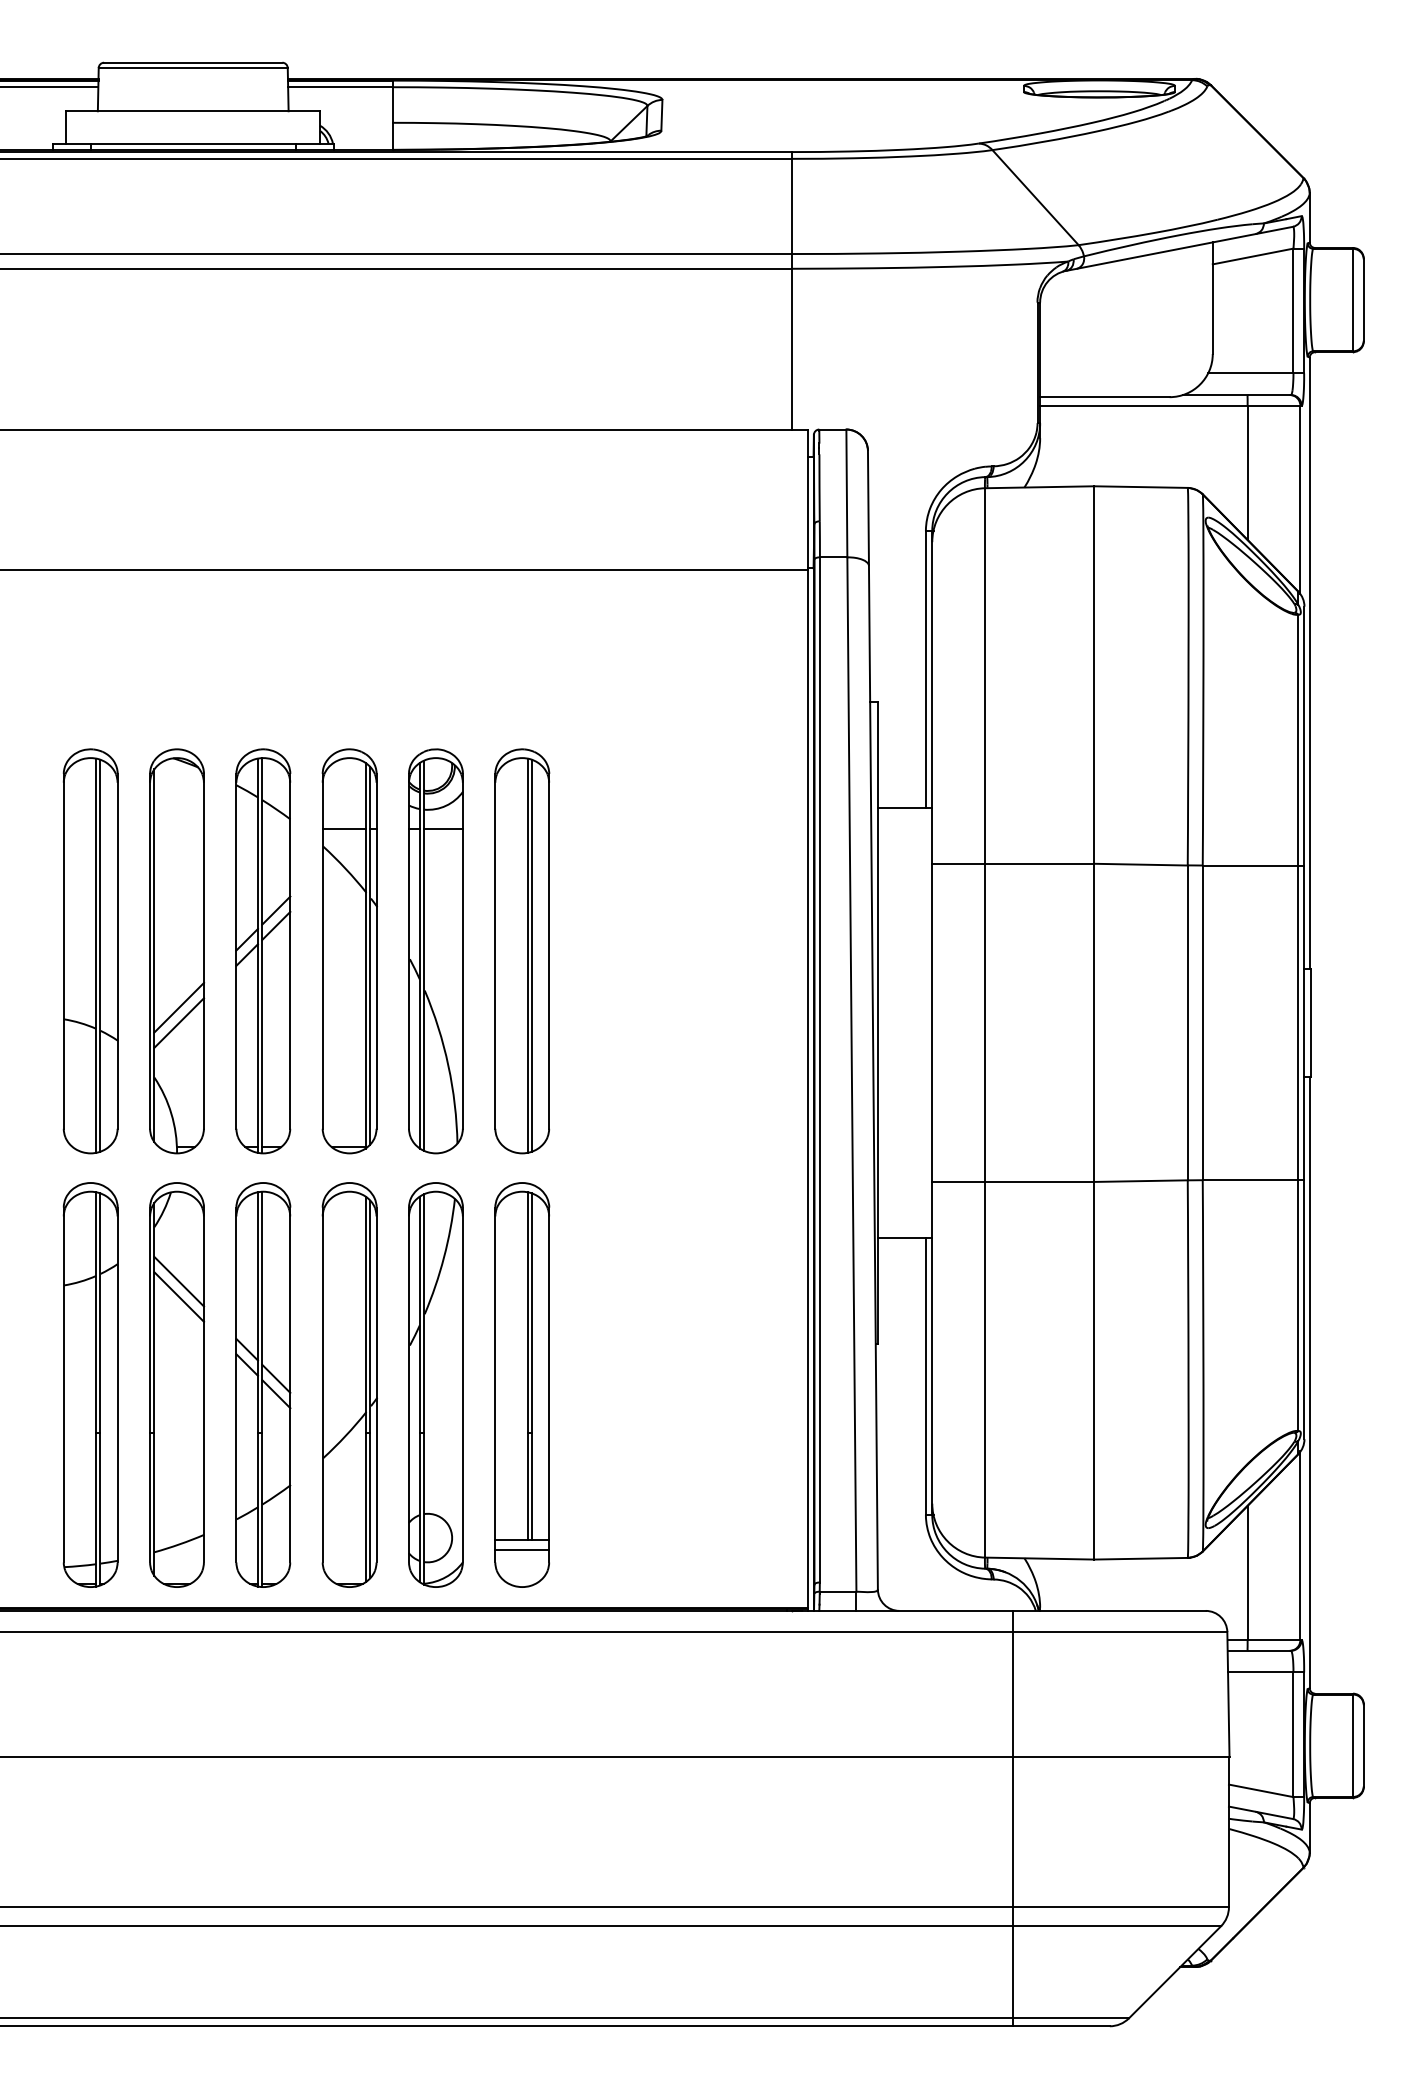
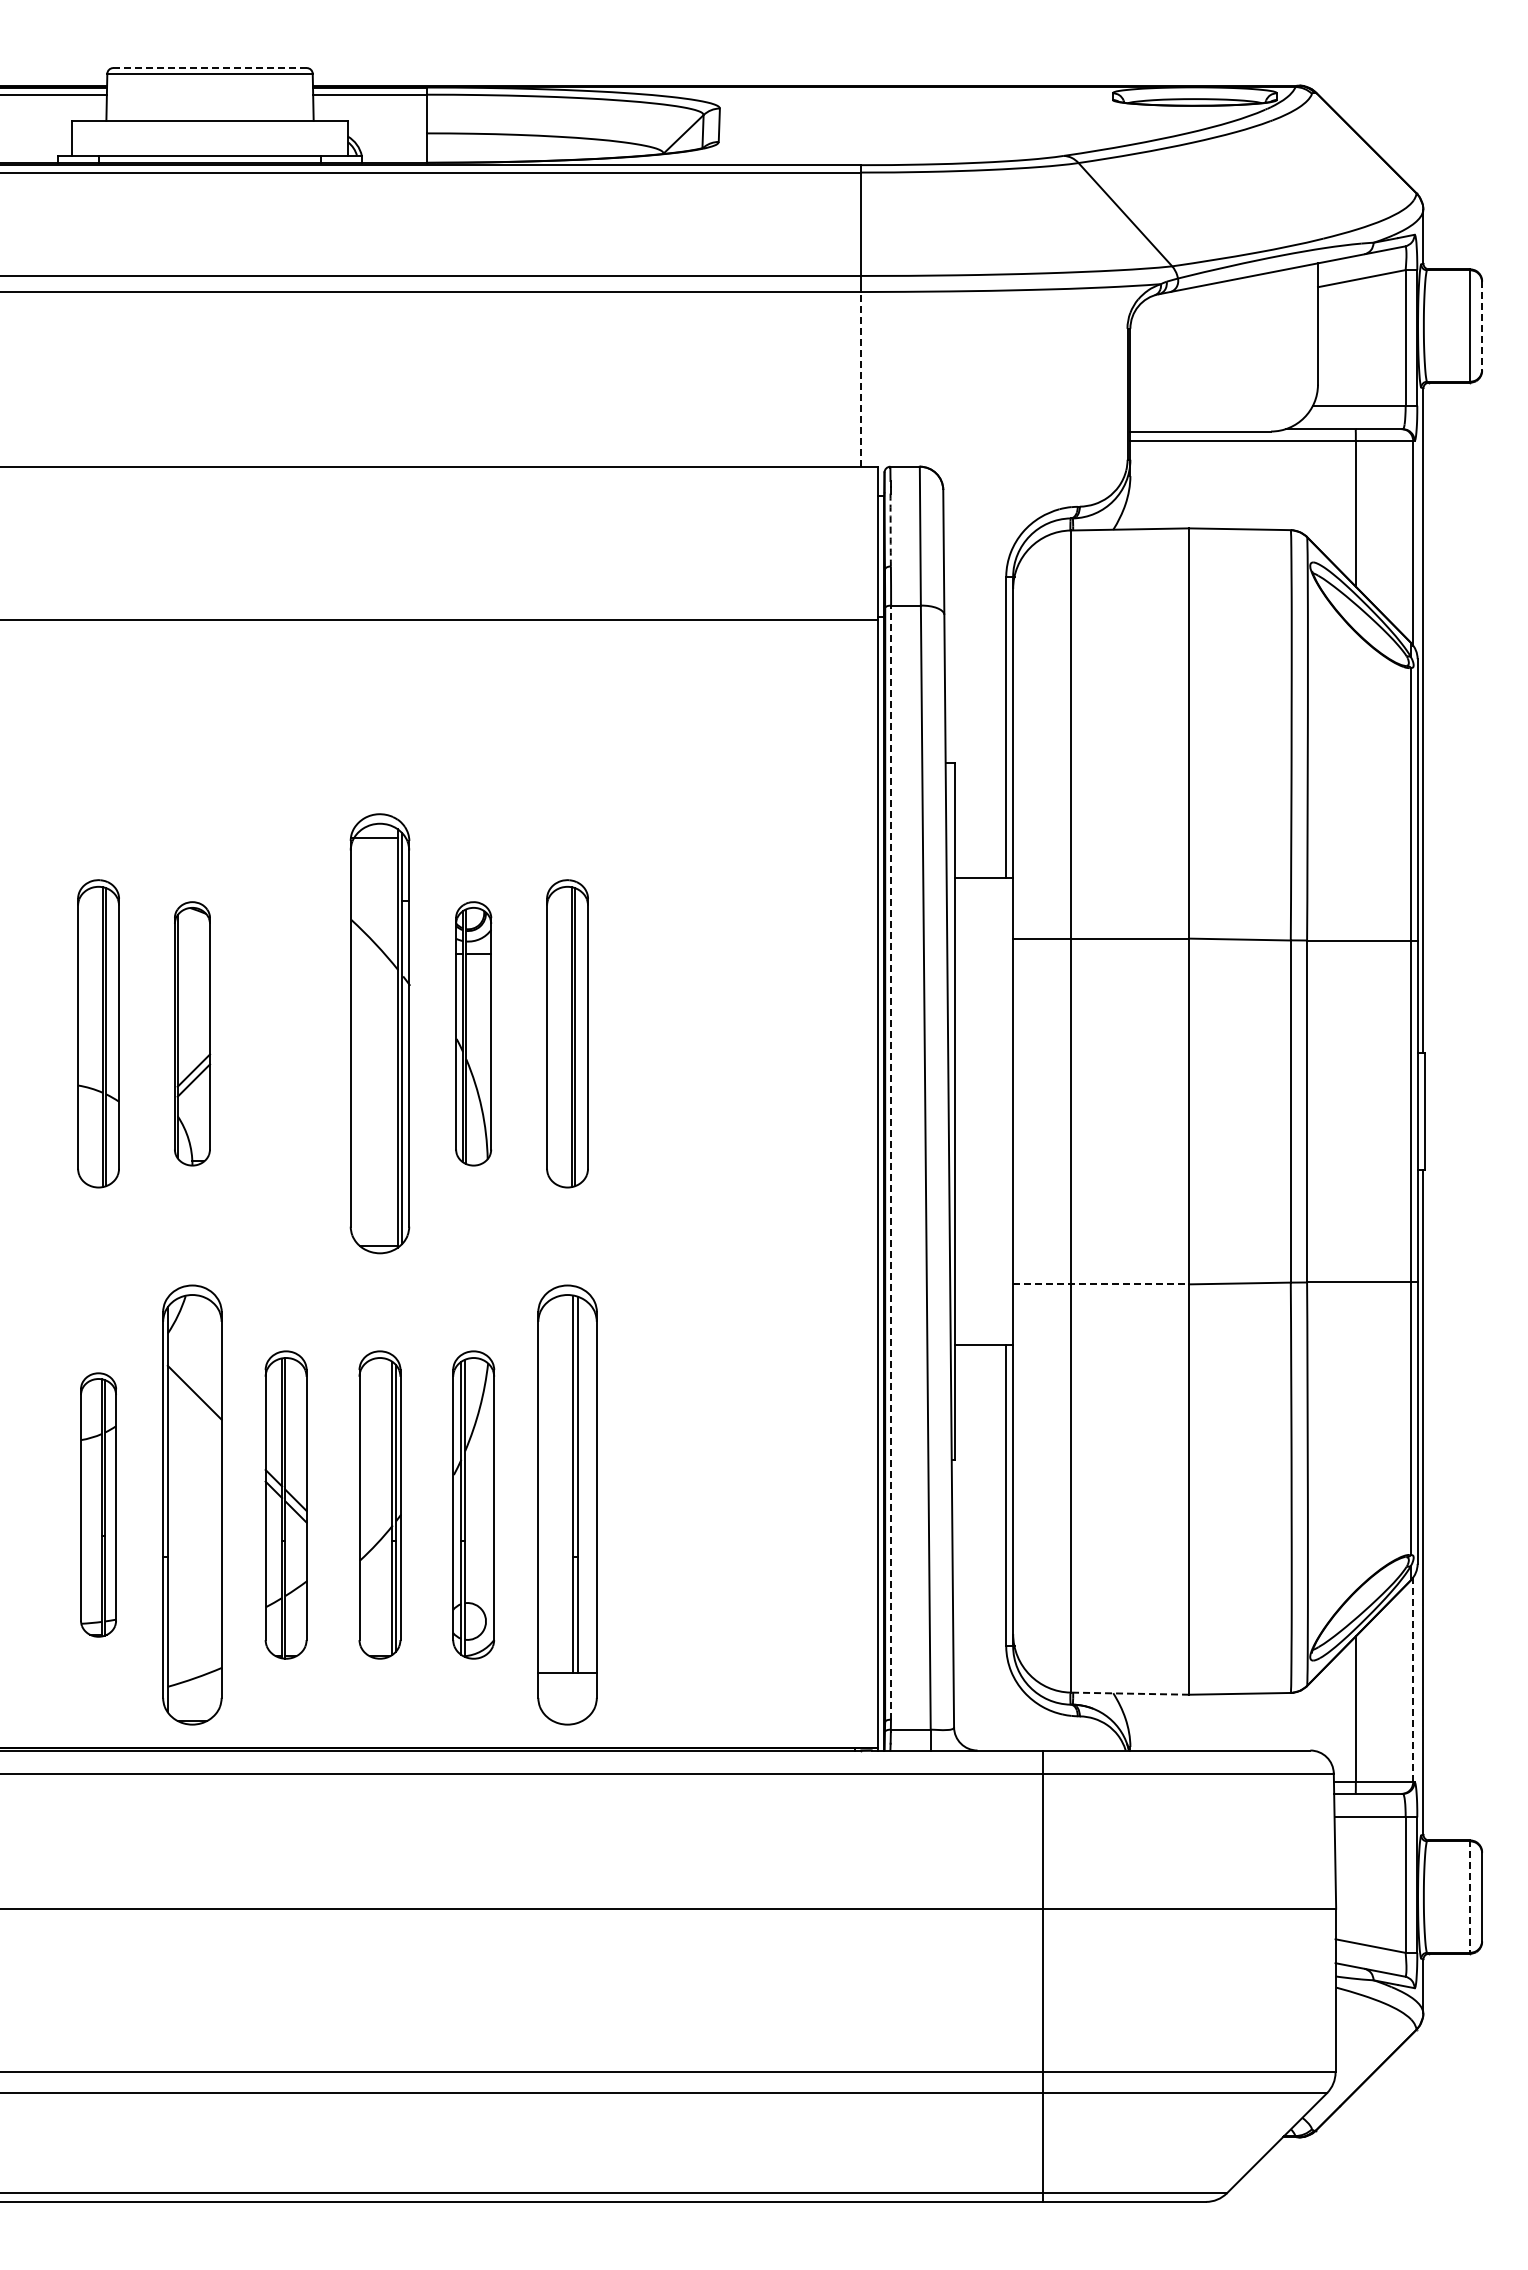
line: (193, 63) -> (210, 68), solid -> dashed
line: (1364, 300) -> (1482, 326), solid -> dashed
line: (791, 348) -> (860, 378), solid -> dashed
arc: (819, 488) -> (890, 530), solid -> dashed
line: (343, 828) -> (373, 837), moved
part: (90, 951) -> (98, 1033), size x0.7
part: (177, 951) -> (192, 1033), size x0.6
part: (262, 951) -> (285, 1033), removed
part: (435, 951) -> (473, 1033), size x0.6
part: (522, 951) -> (567, 1033), size x0.7
line: (819, 1069) -> (890, 1162), solid -> dashed
line: (1013, 1182) -> (1101, 1284), solid -> dashed
line: (178, 1297) -> (194, 1409), removed
part: (90, 1384) -> (98, 1504), size x0.6
part: (262, 1384) -> (285, 1504), size x0.7
part: (349, 1384) -> (379, 1504), size x0.7
part: (435, 1384) -> (473, 1504), size x0.7
line: (1300, 1545) -> (1413, 1679), solid -> dashed
line: (522, 1550) -> (567, 1684), removed
line: (1039, 1558) -> (1129, 1693), solid -> dashed
line: (1353, 1746) -> (1470, 1897), solid -> dashed
line: (1013, 1817) -> (1043, 1975), moved

